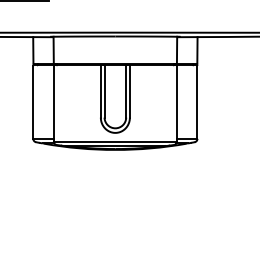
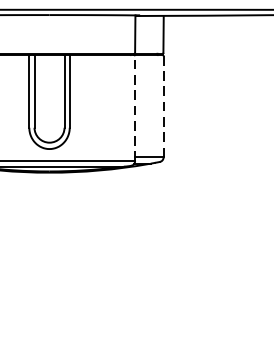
line: (197, 101) -> (163, 105), solid -> dashed
line: (176, 103) -> (134, 108), solid -> dashed

